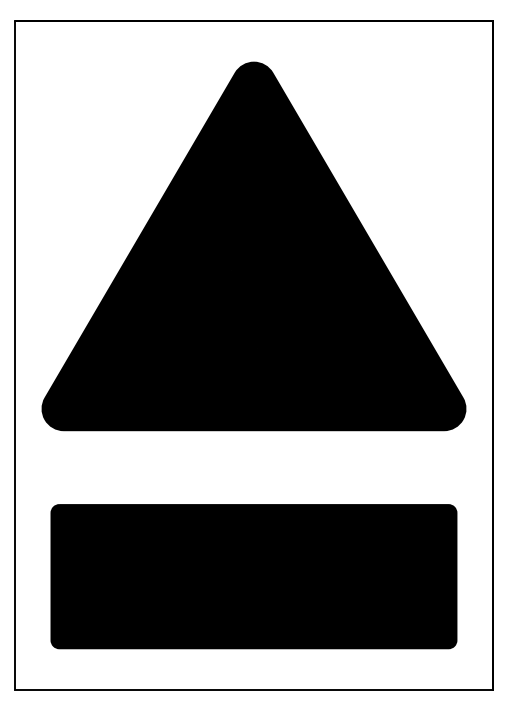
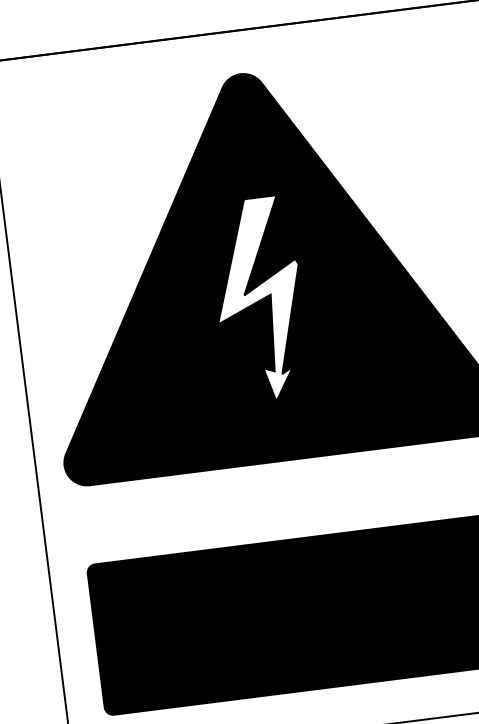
fill: (244, 276) -> (259, 299), removed

